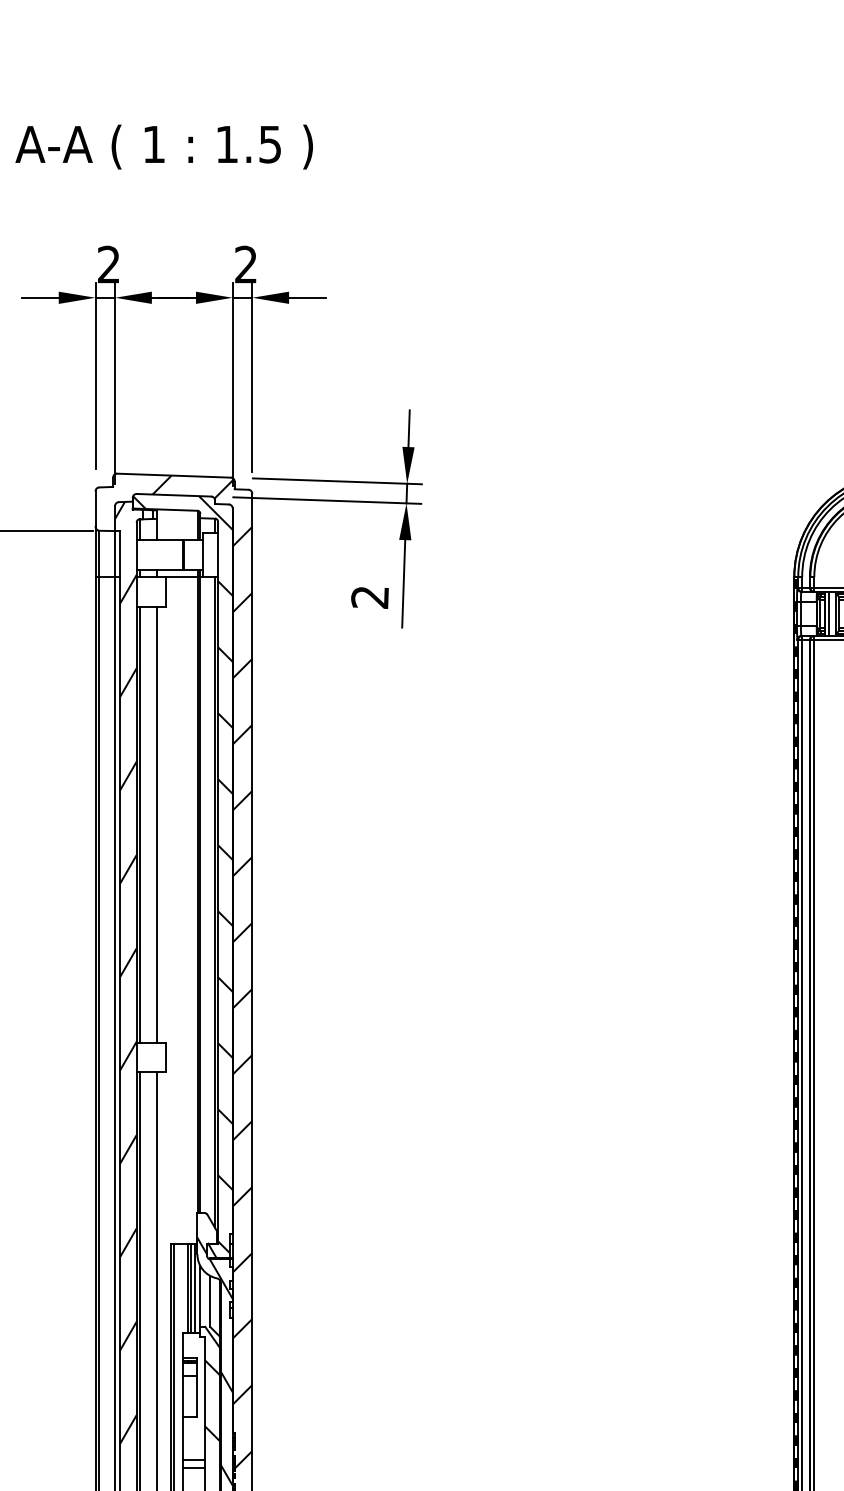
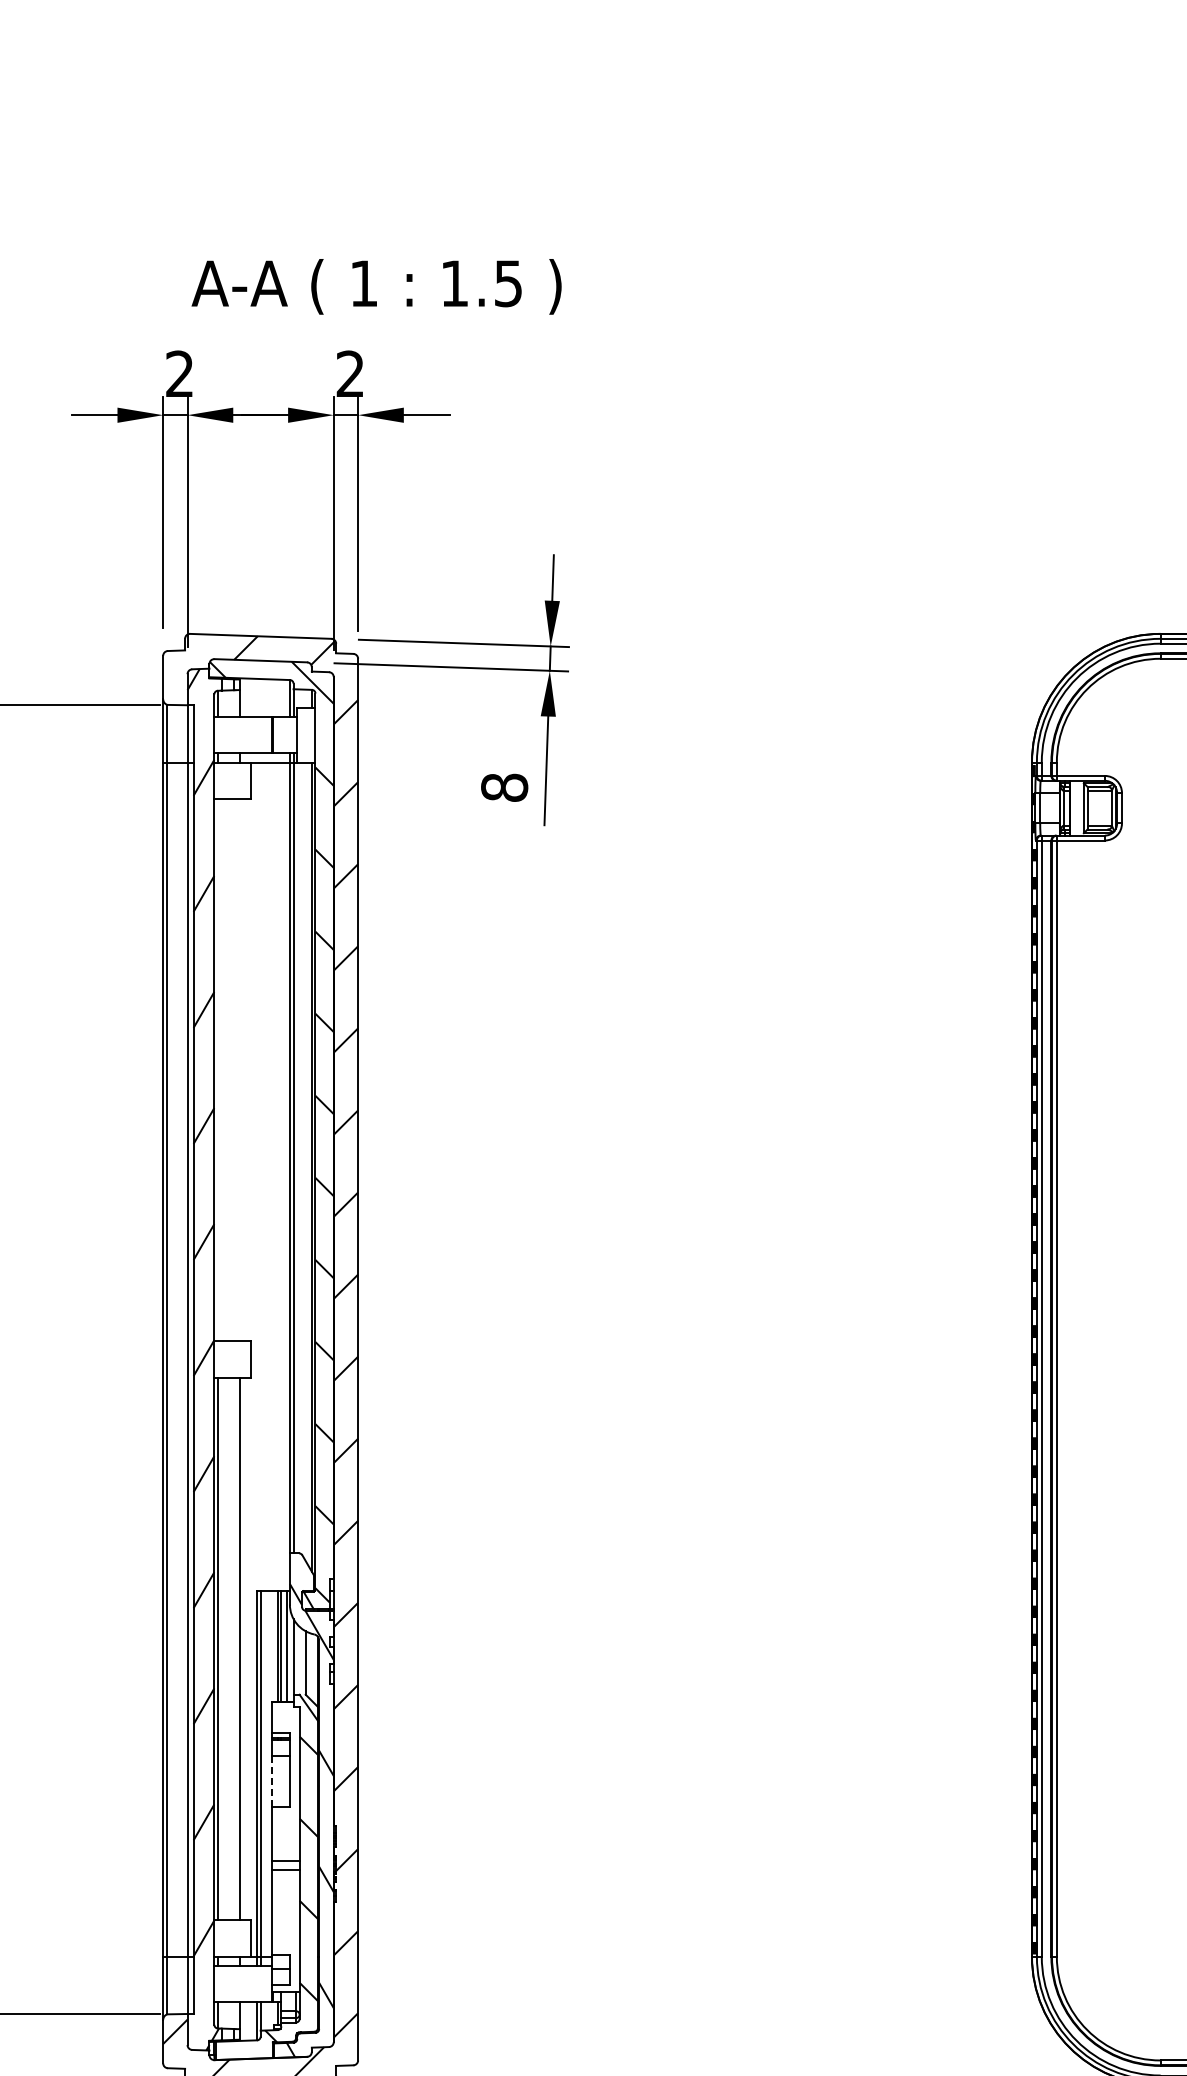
text: (164, 146) -> (376, 286), moved
text: (370, 597) -> (504, 787), 2 -> 8
line: (829, 613) -> (1075, 807), removed
line: (139, 824) -> (217, 1070), removed
line: (156, 824) -> (239, 1070), removed
line: (182, 1396) -> (271, 1781), solid -> dashed

